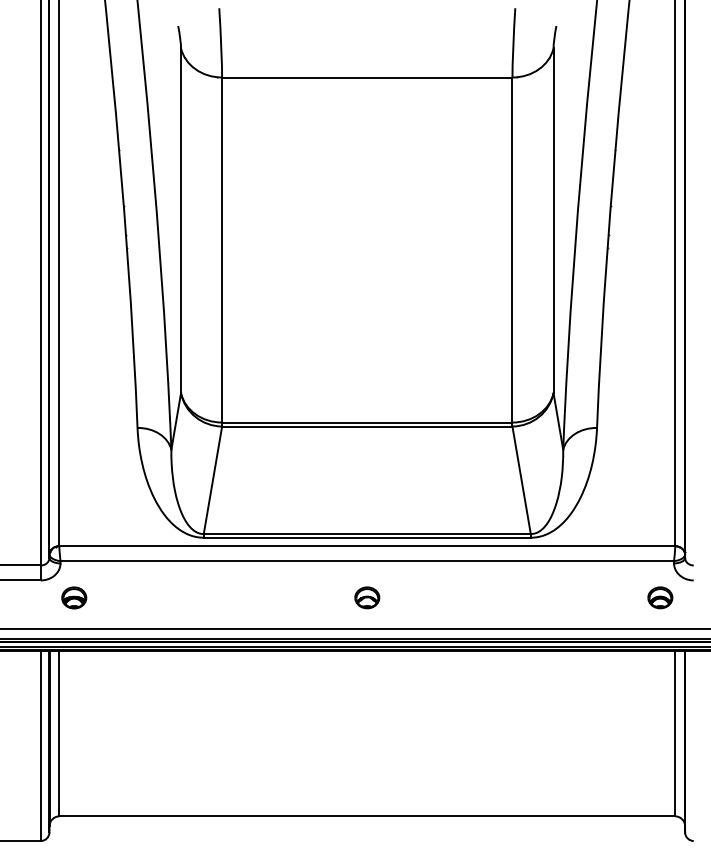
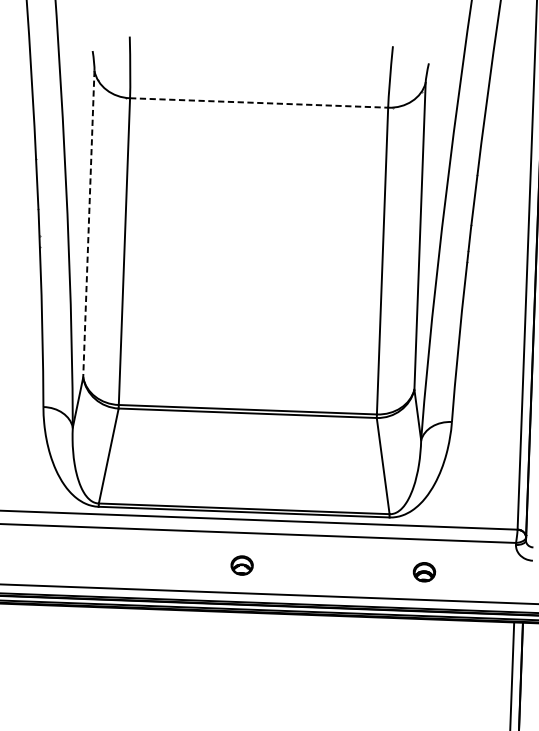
line: (367, 77) -> (259, 102), solid -> dashed
line: (181, 220) -> (89, 224), solid -> dashed
part: (660, 597) -> (424, 571), moved

